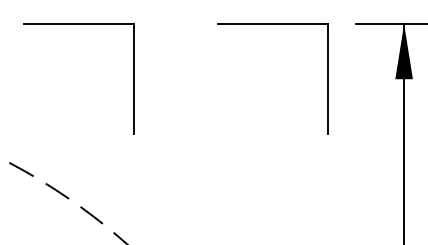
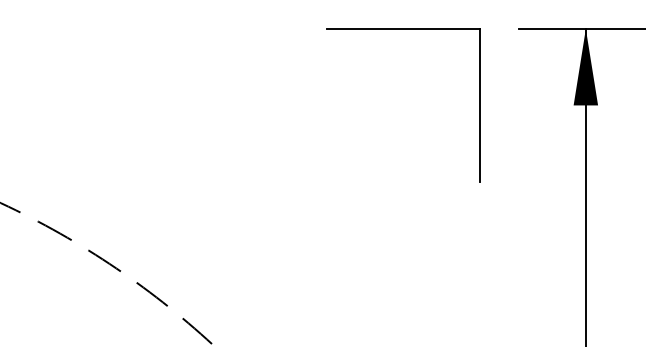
part: (78, 24) -> (134, 29), removed

